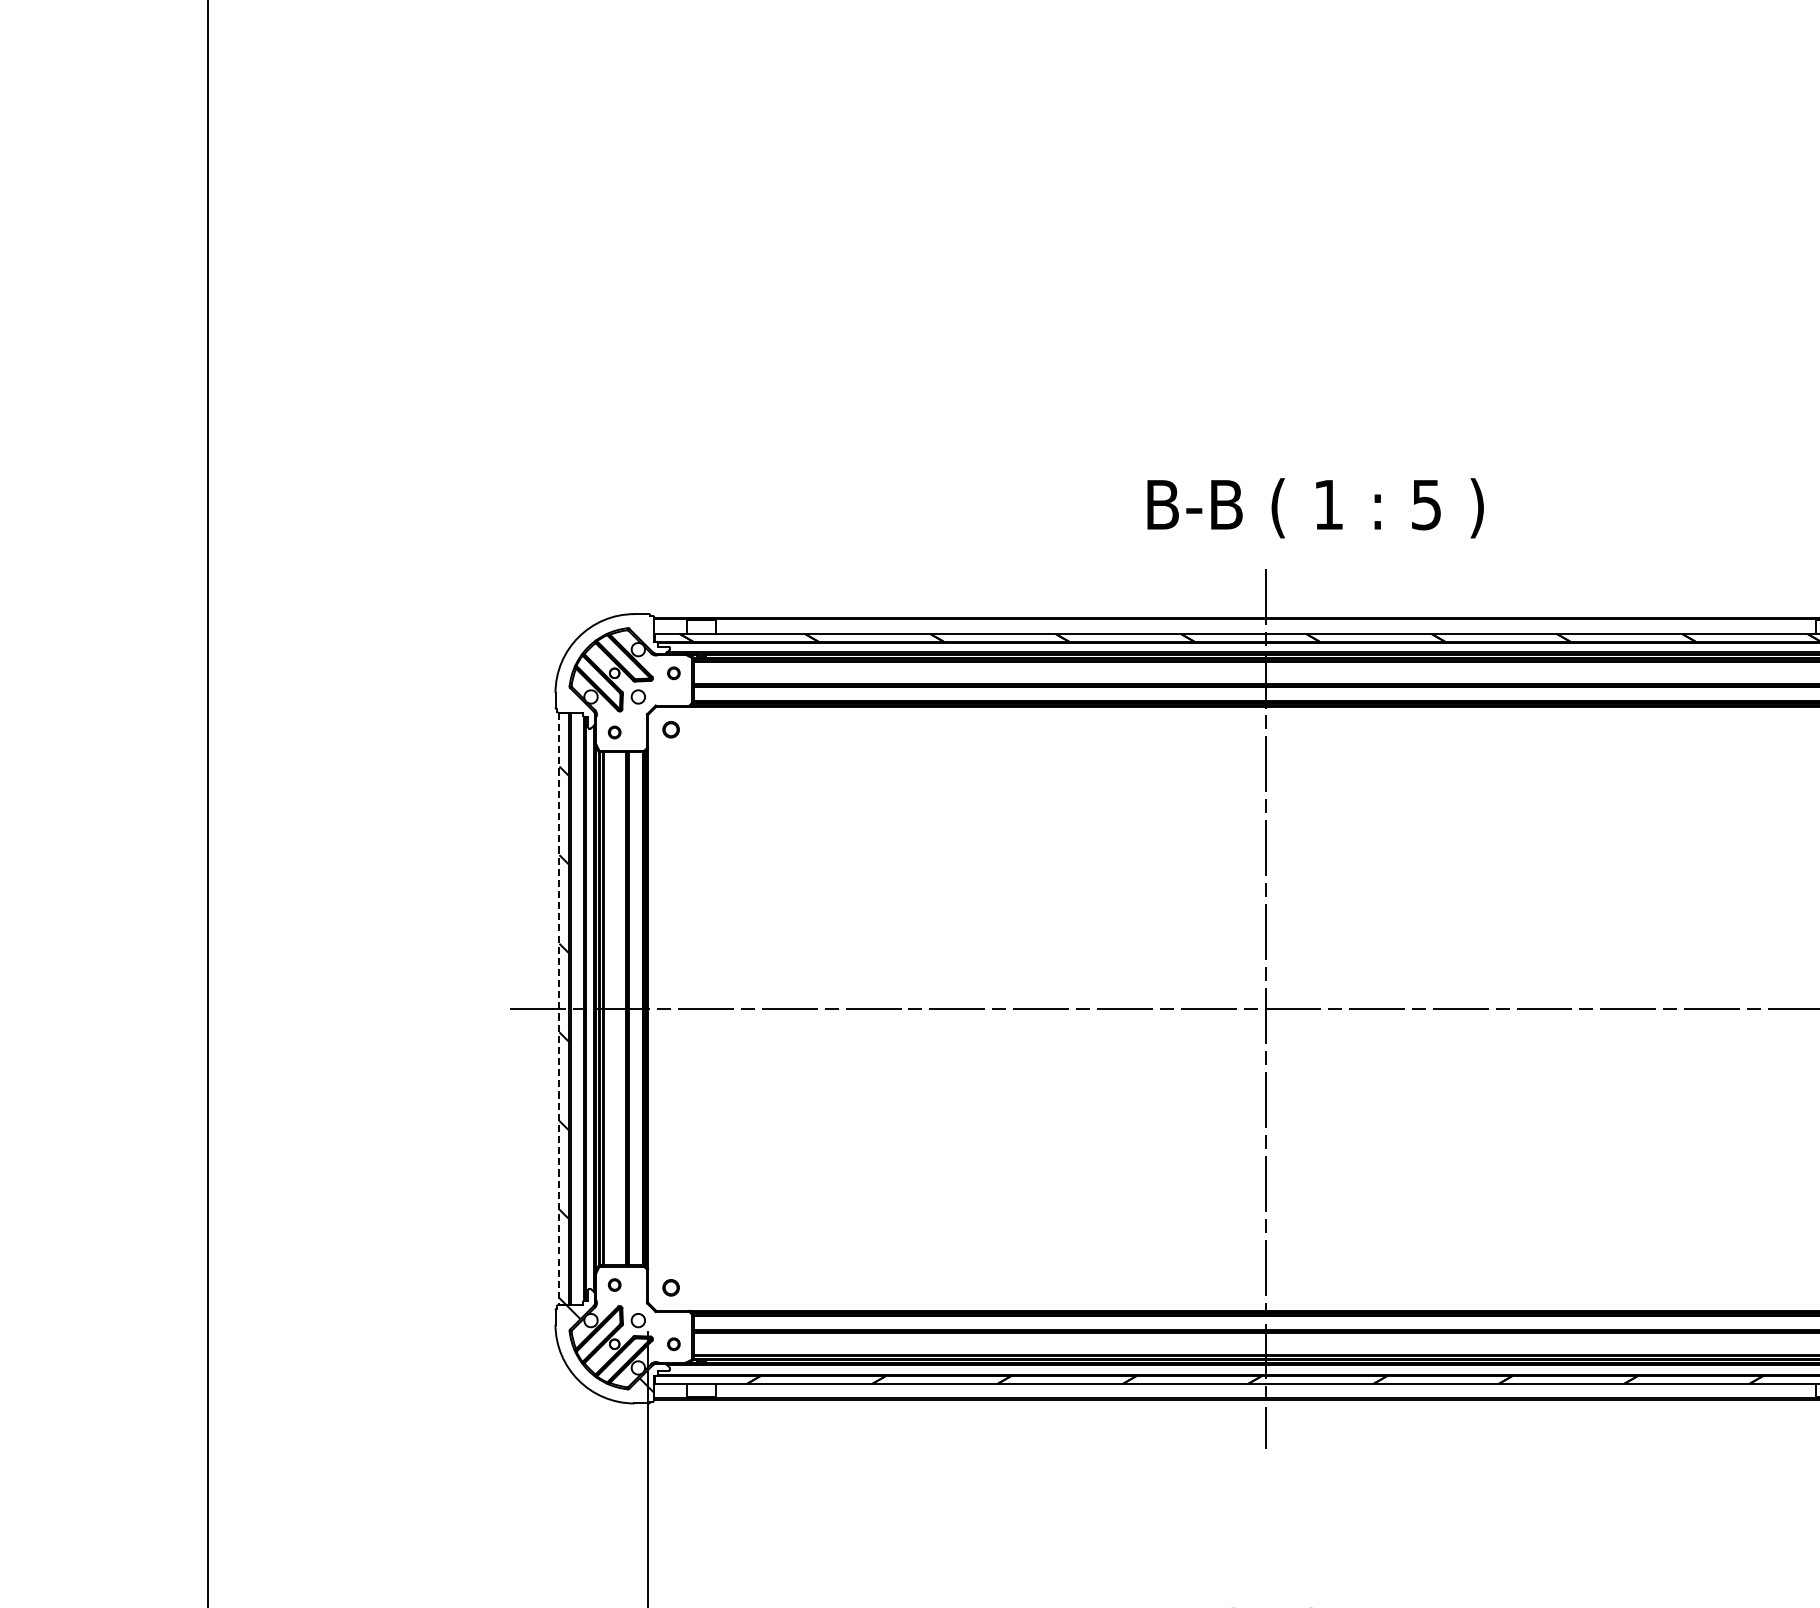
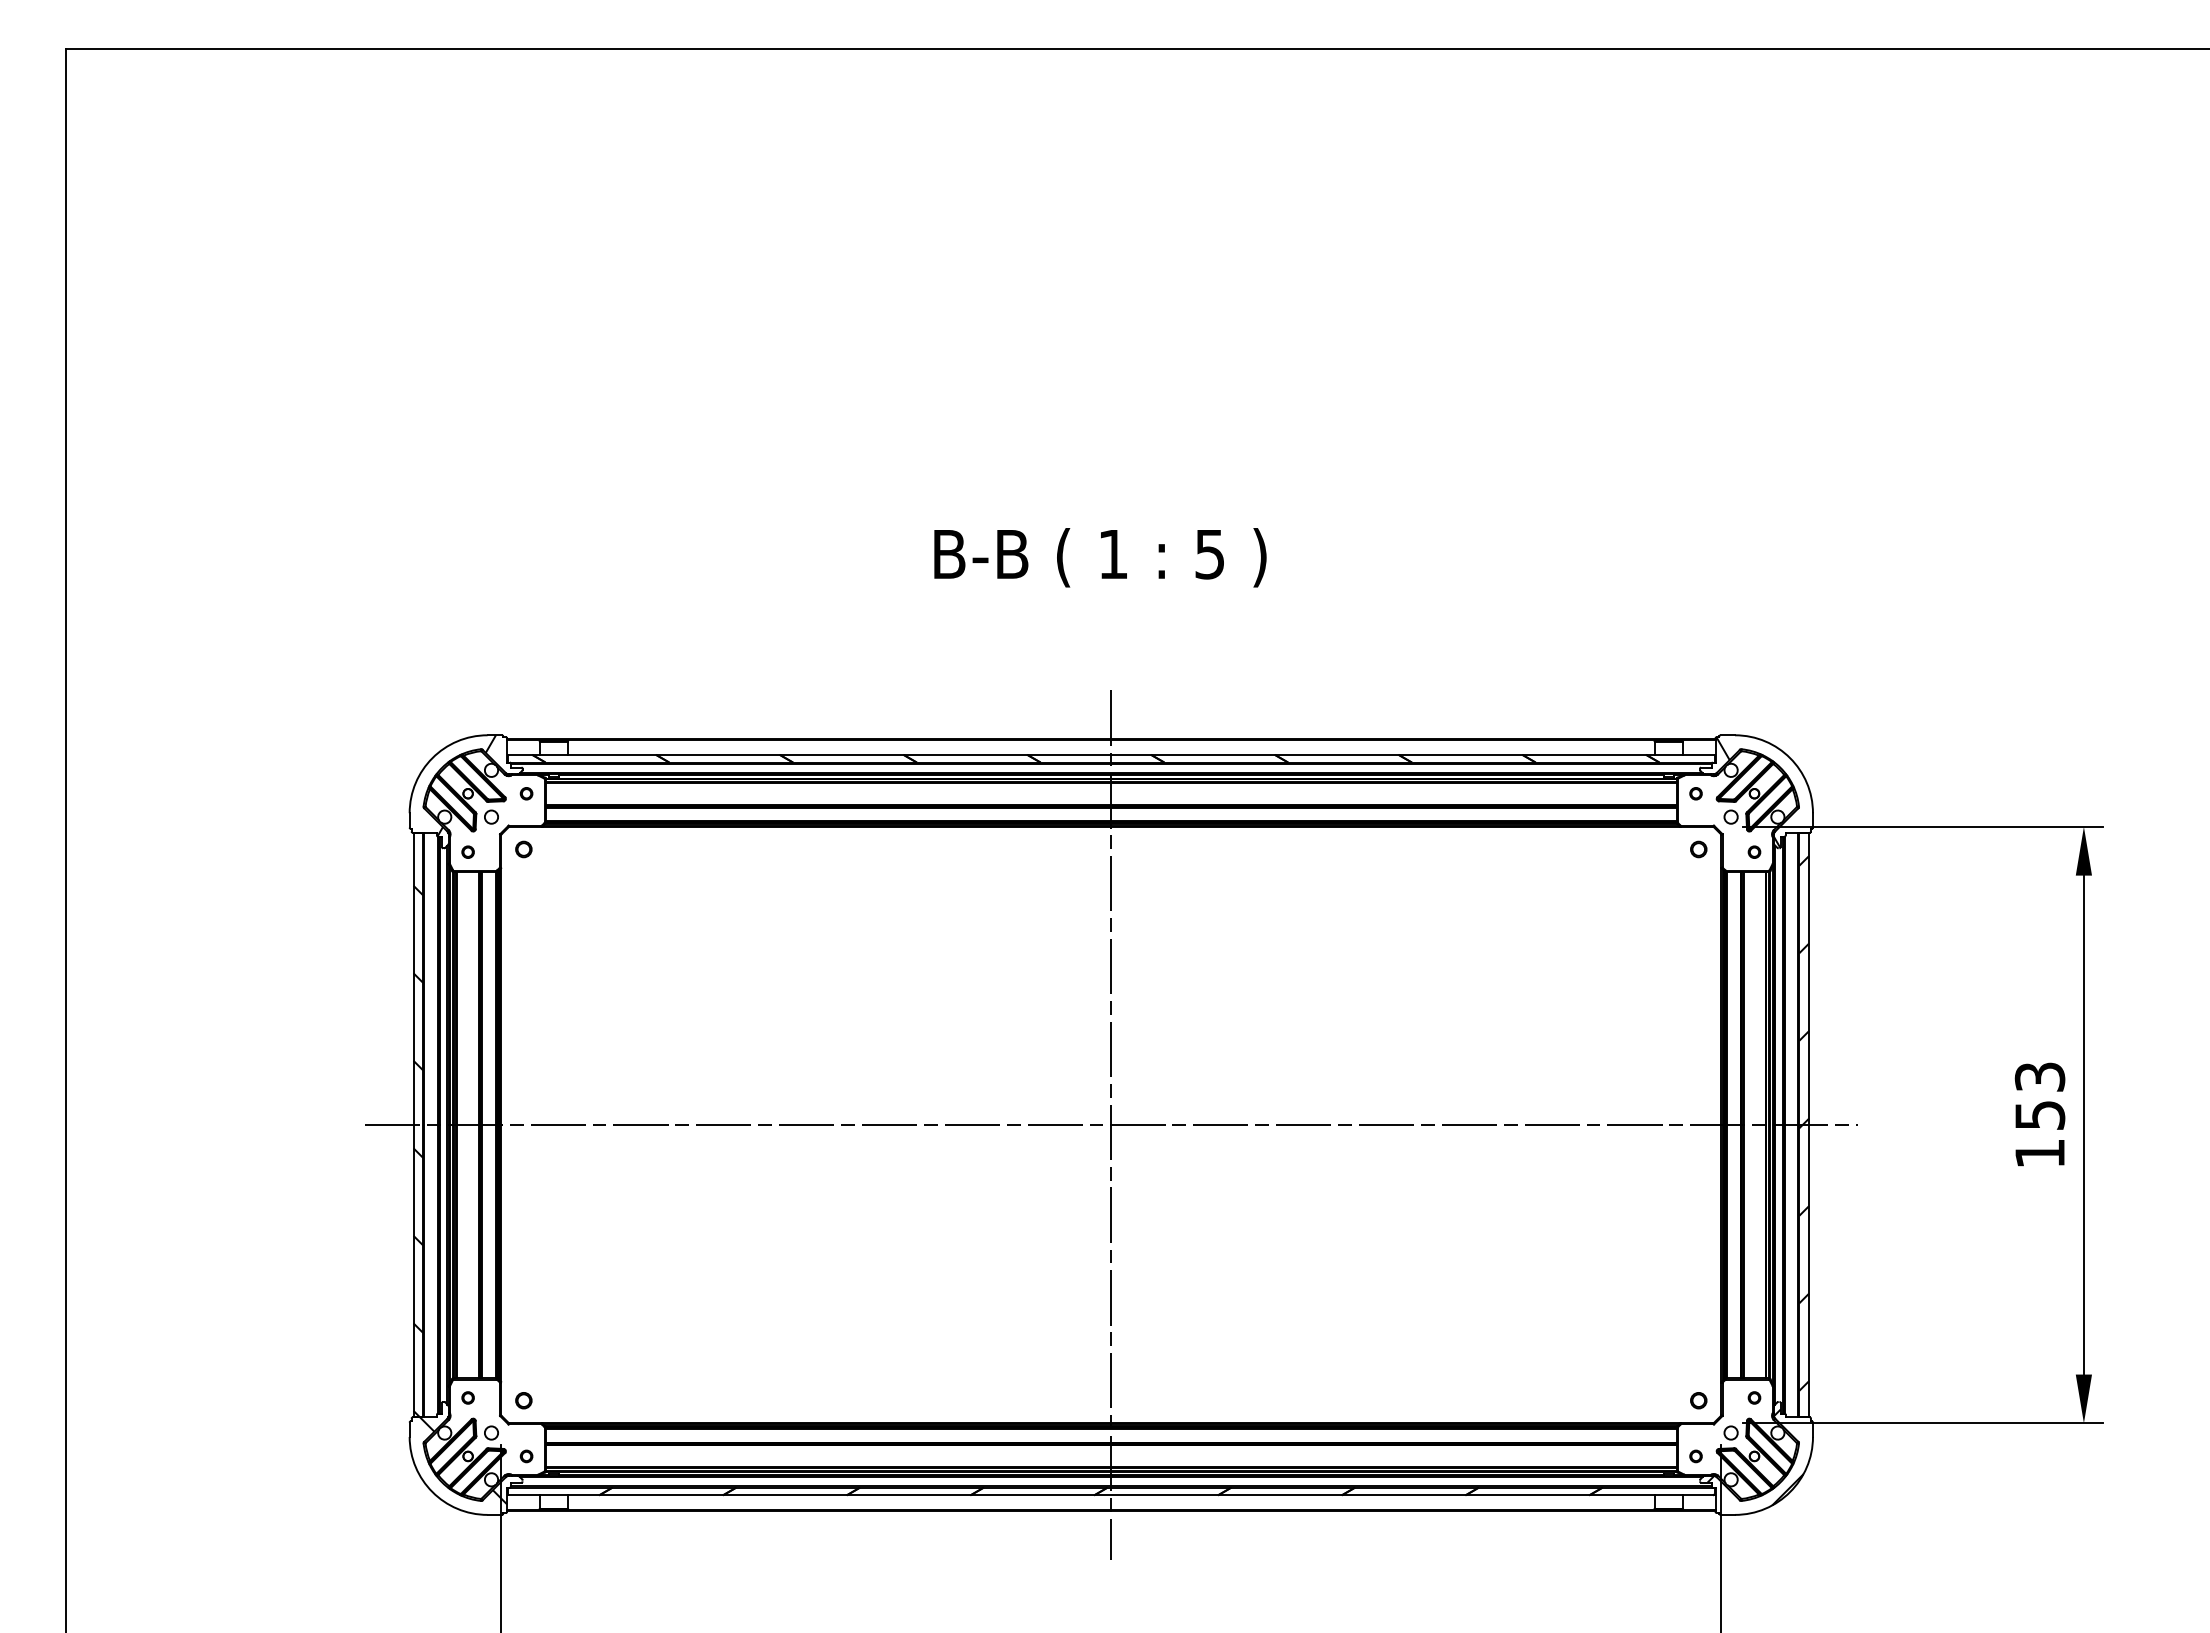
text: (1315, 508) -> (1100, 557), moved
hatch: (613, 664) -> (466, 785), added
line: (559, 1009) -> (413, 1125), dashed -> solid

